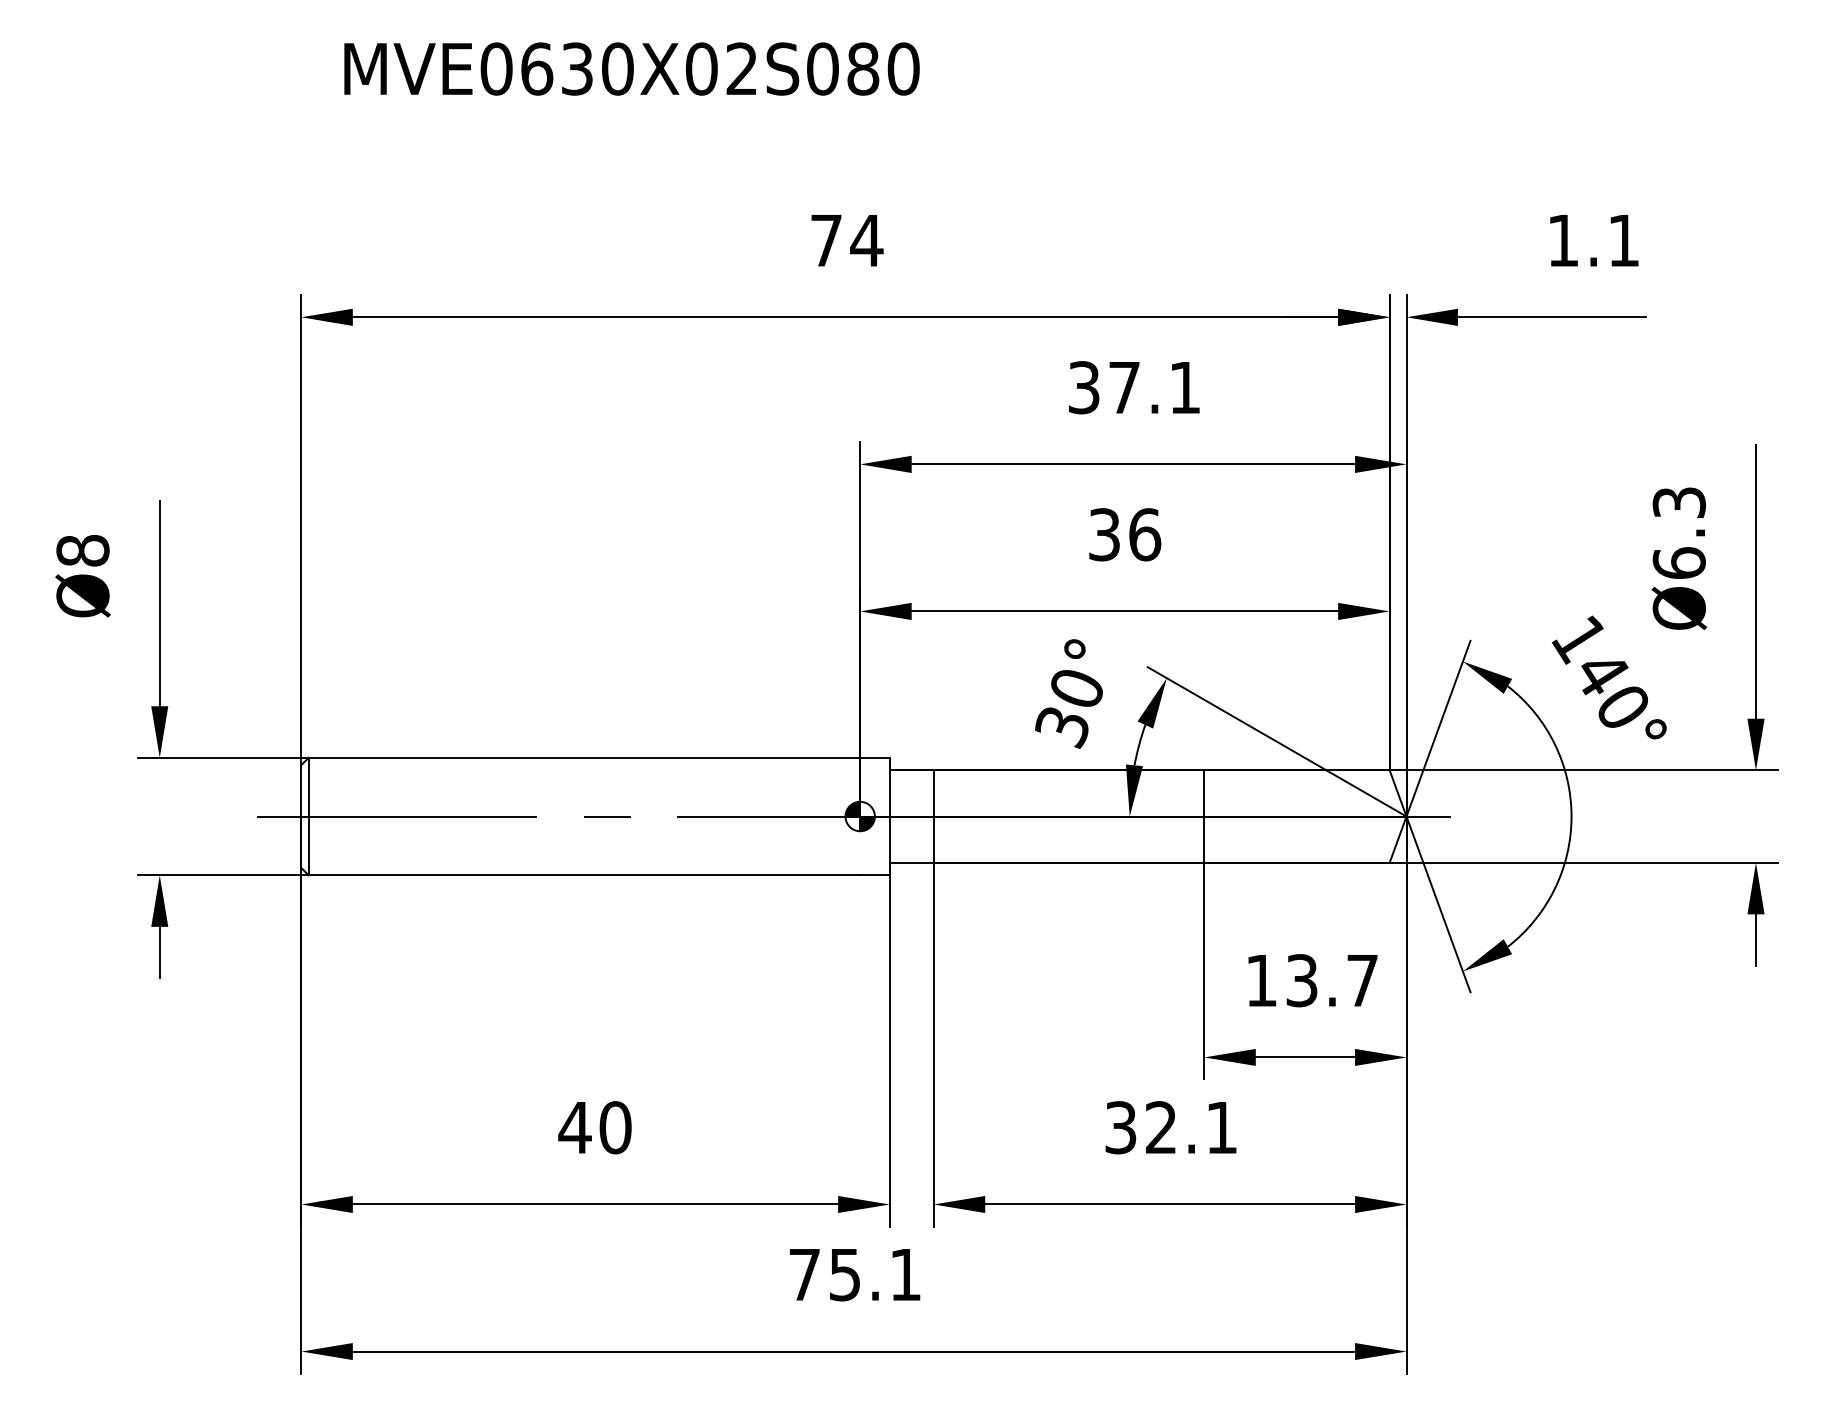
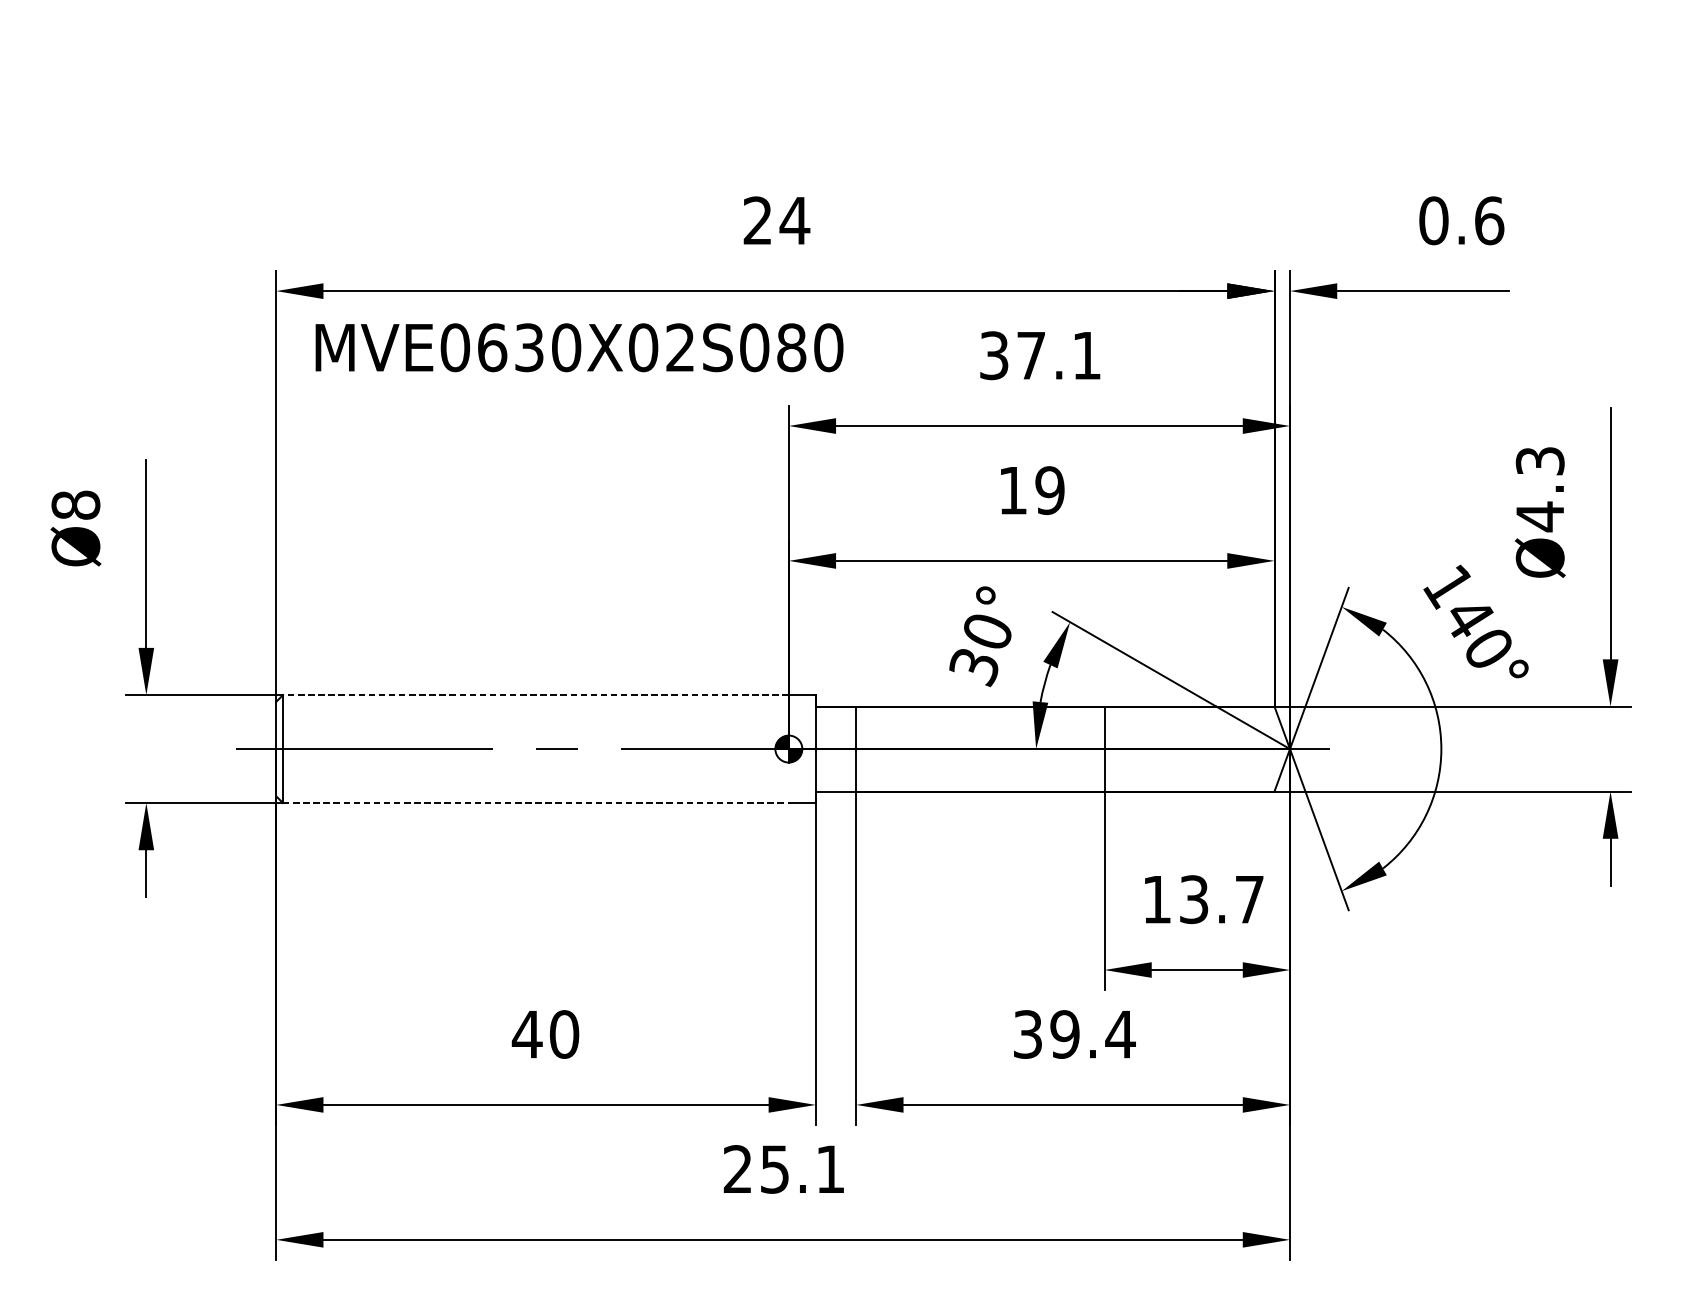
text: (631, 68) -> (579, 347), moved
text: (826, 240) -> (757, 220), 74 -> 24
text: (1593, 240) -> (1461, 220), 1.1 -> 0.6
text: (1125, 534) -> (1032, 490), 36 -> 19
text: (1678, 563) -> (1539, 516), Ø6.3 -> Ø4.3
line: (584, 757) -> (535, 694), solid -> dashed
line: (584, 875) -> (535, 803), solid -> dashed
text: (1191, 1127) -> (1092, 1034), 32.1 -> 39.4
text: (804, 1274) -> (737, 1169), 75.1 -> 25.1

